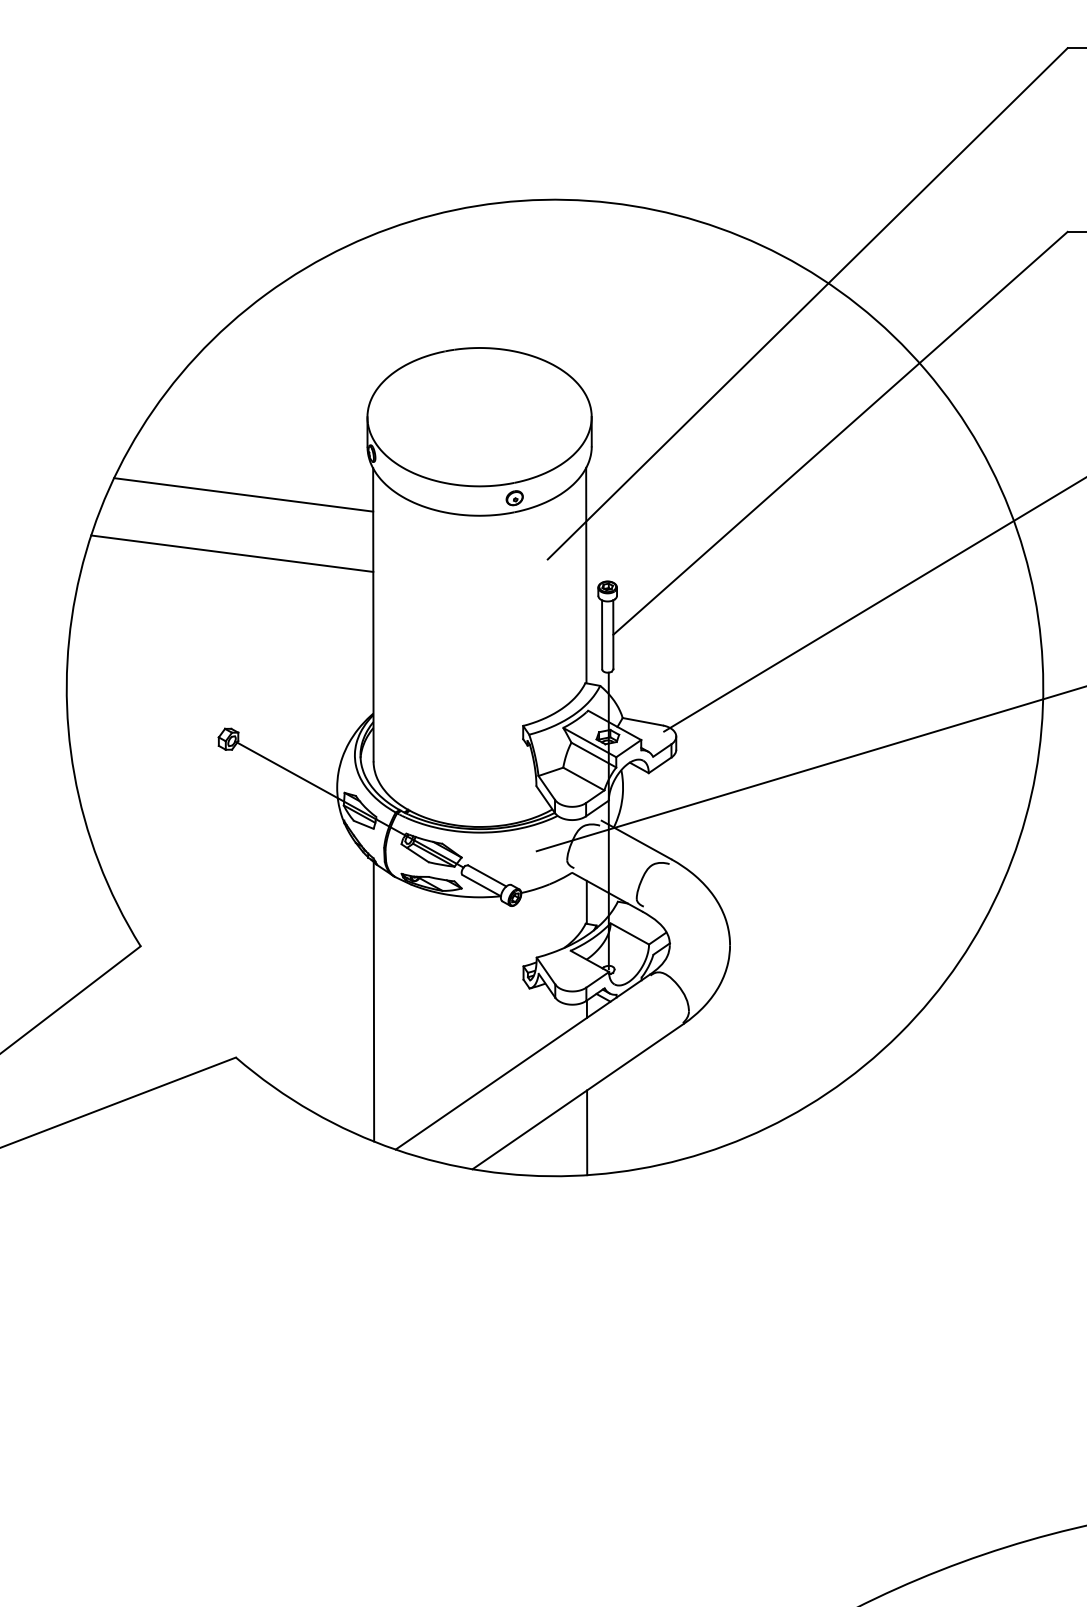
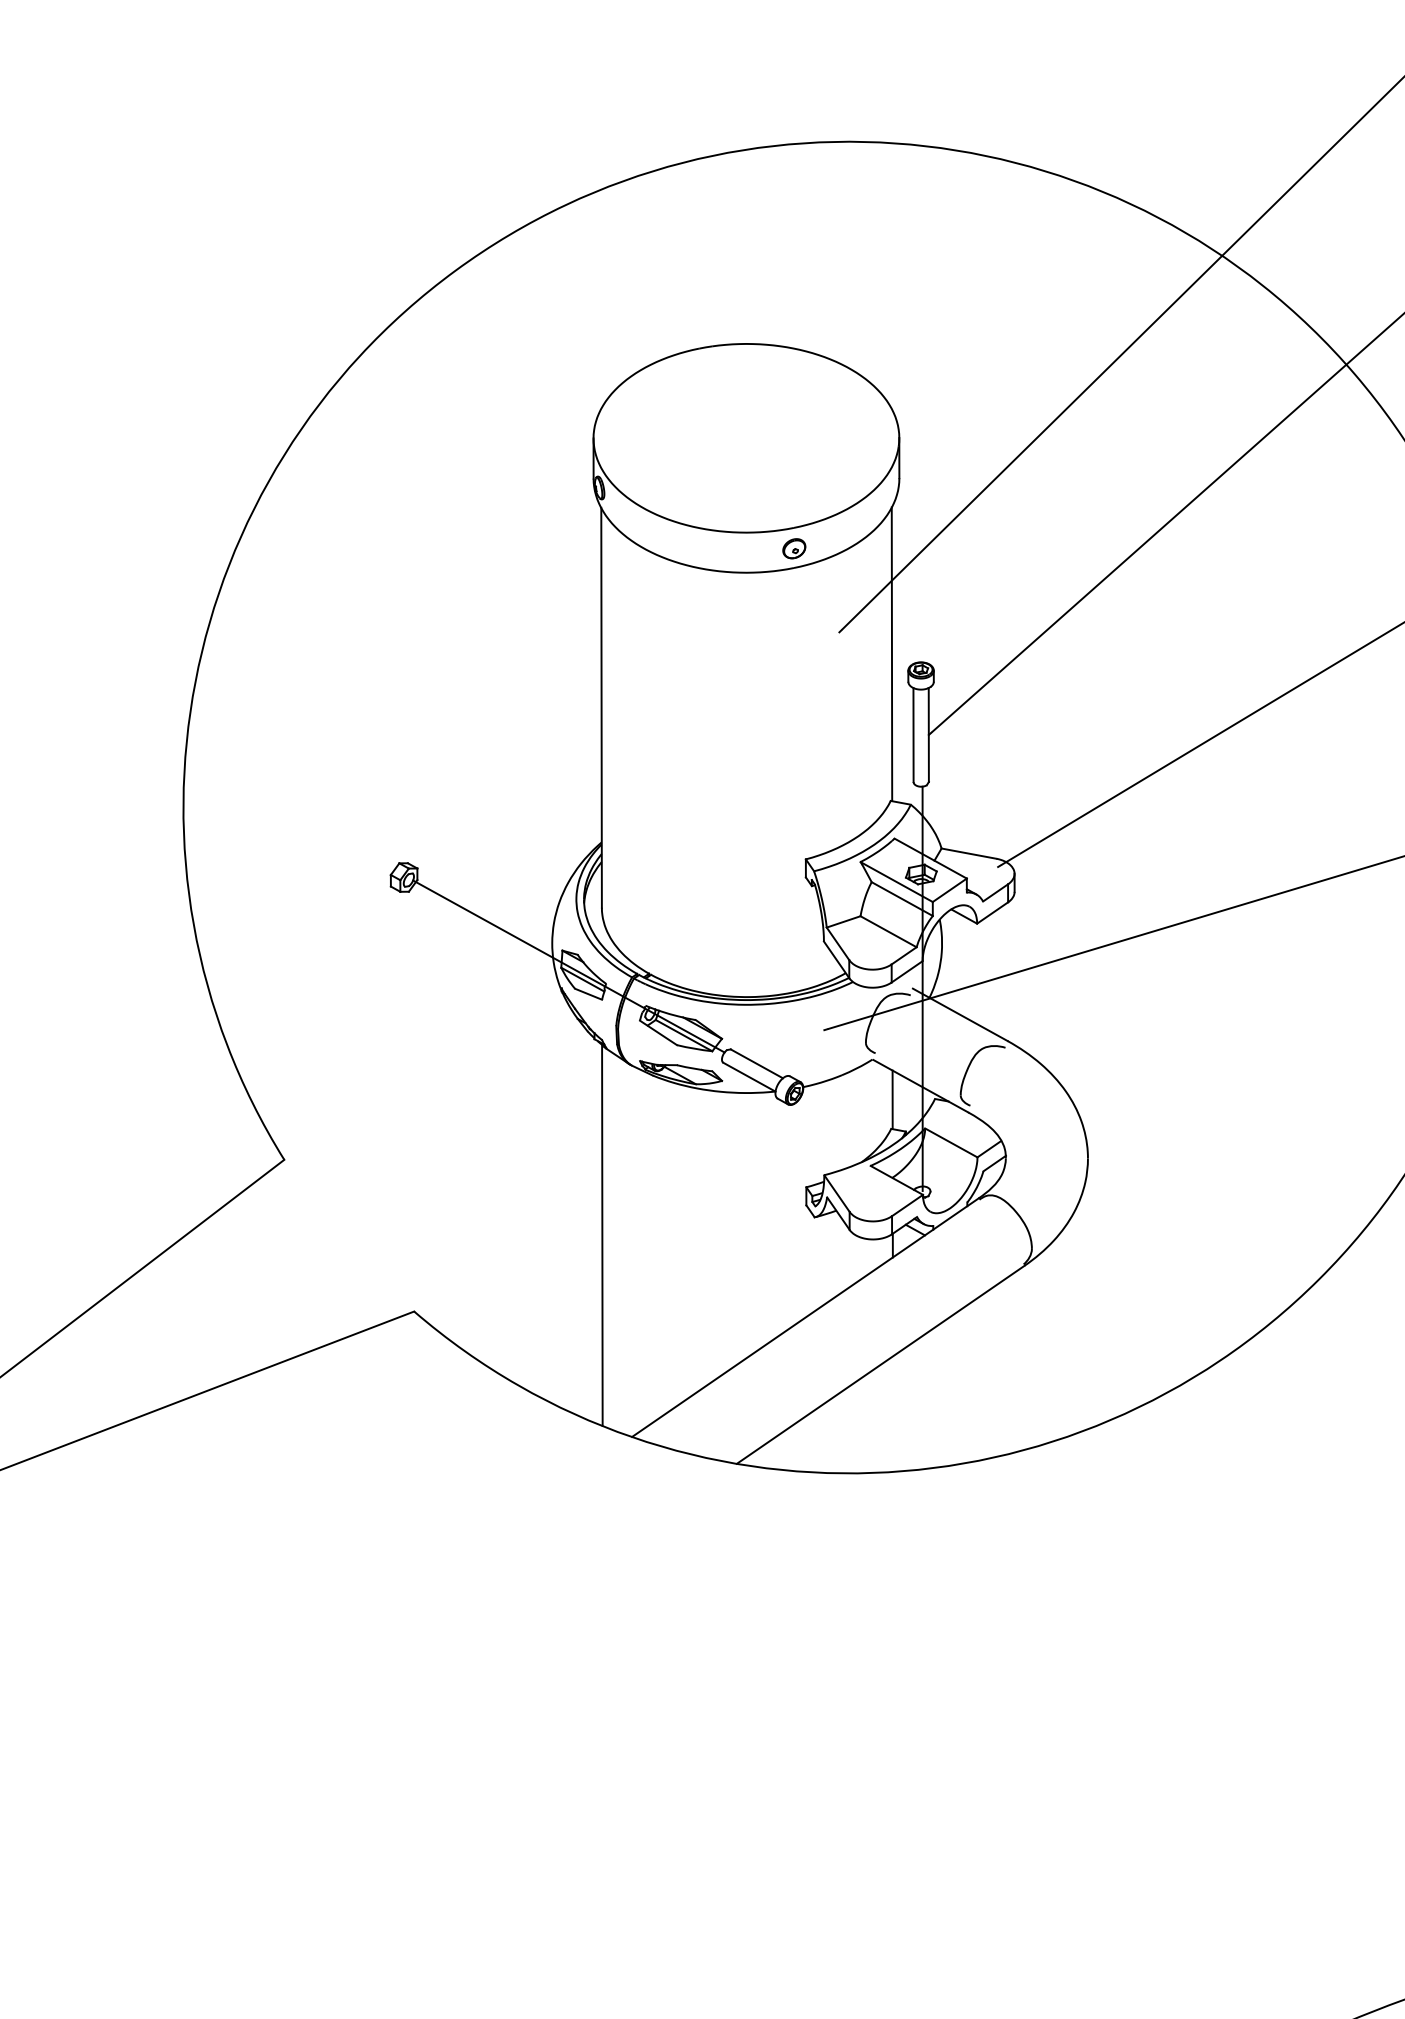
line: (243, 494) -> (424, 543), removed
line: (232, 553) -> (409, 624), removed
line: (587, 1132) -> (893, 1413), removed

